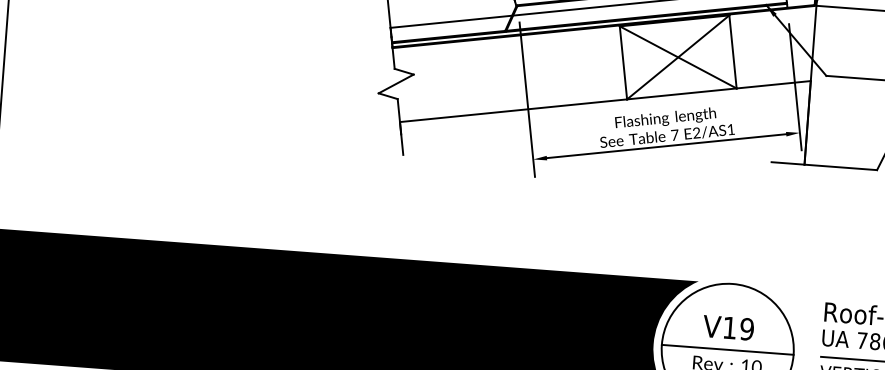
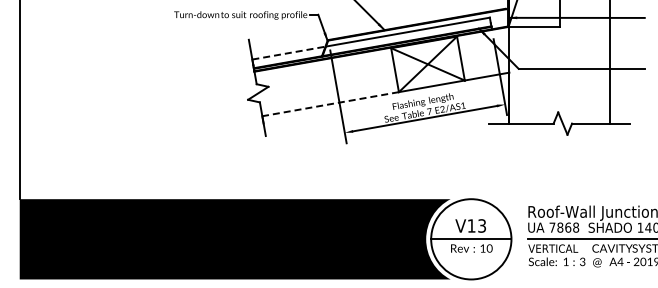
line: (452, 22) -> (289, 53), solid -> dashed
line: (513, 111) -> (330, 104), solid -> dashed
text: (747, 328) -> (482, 225), V19 -> V13

